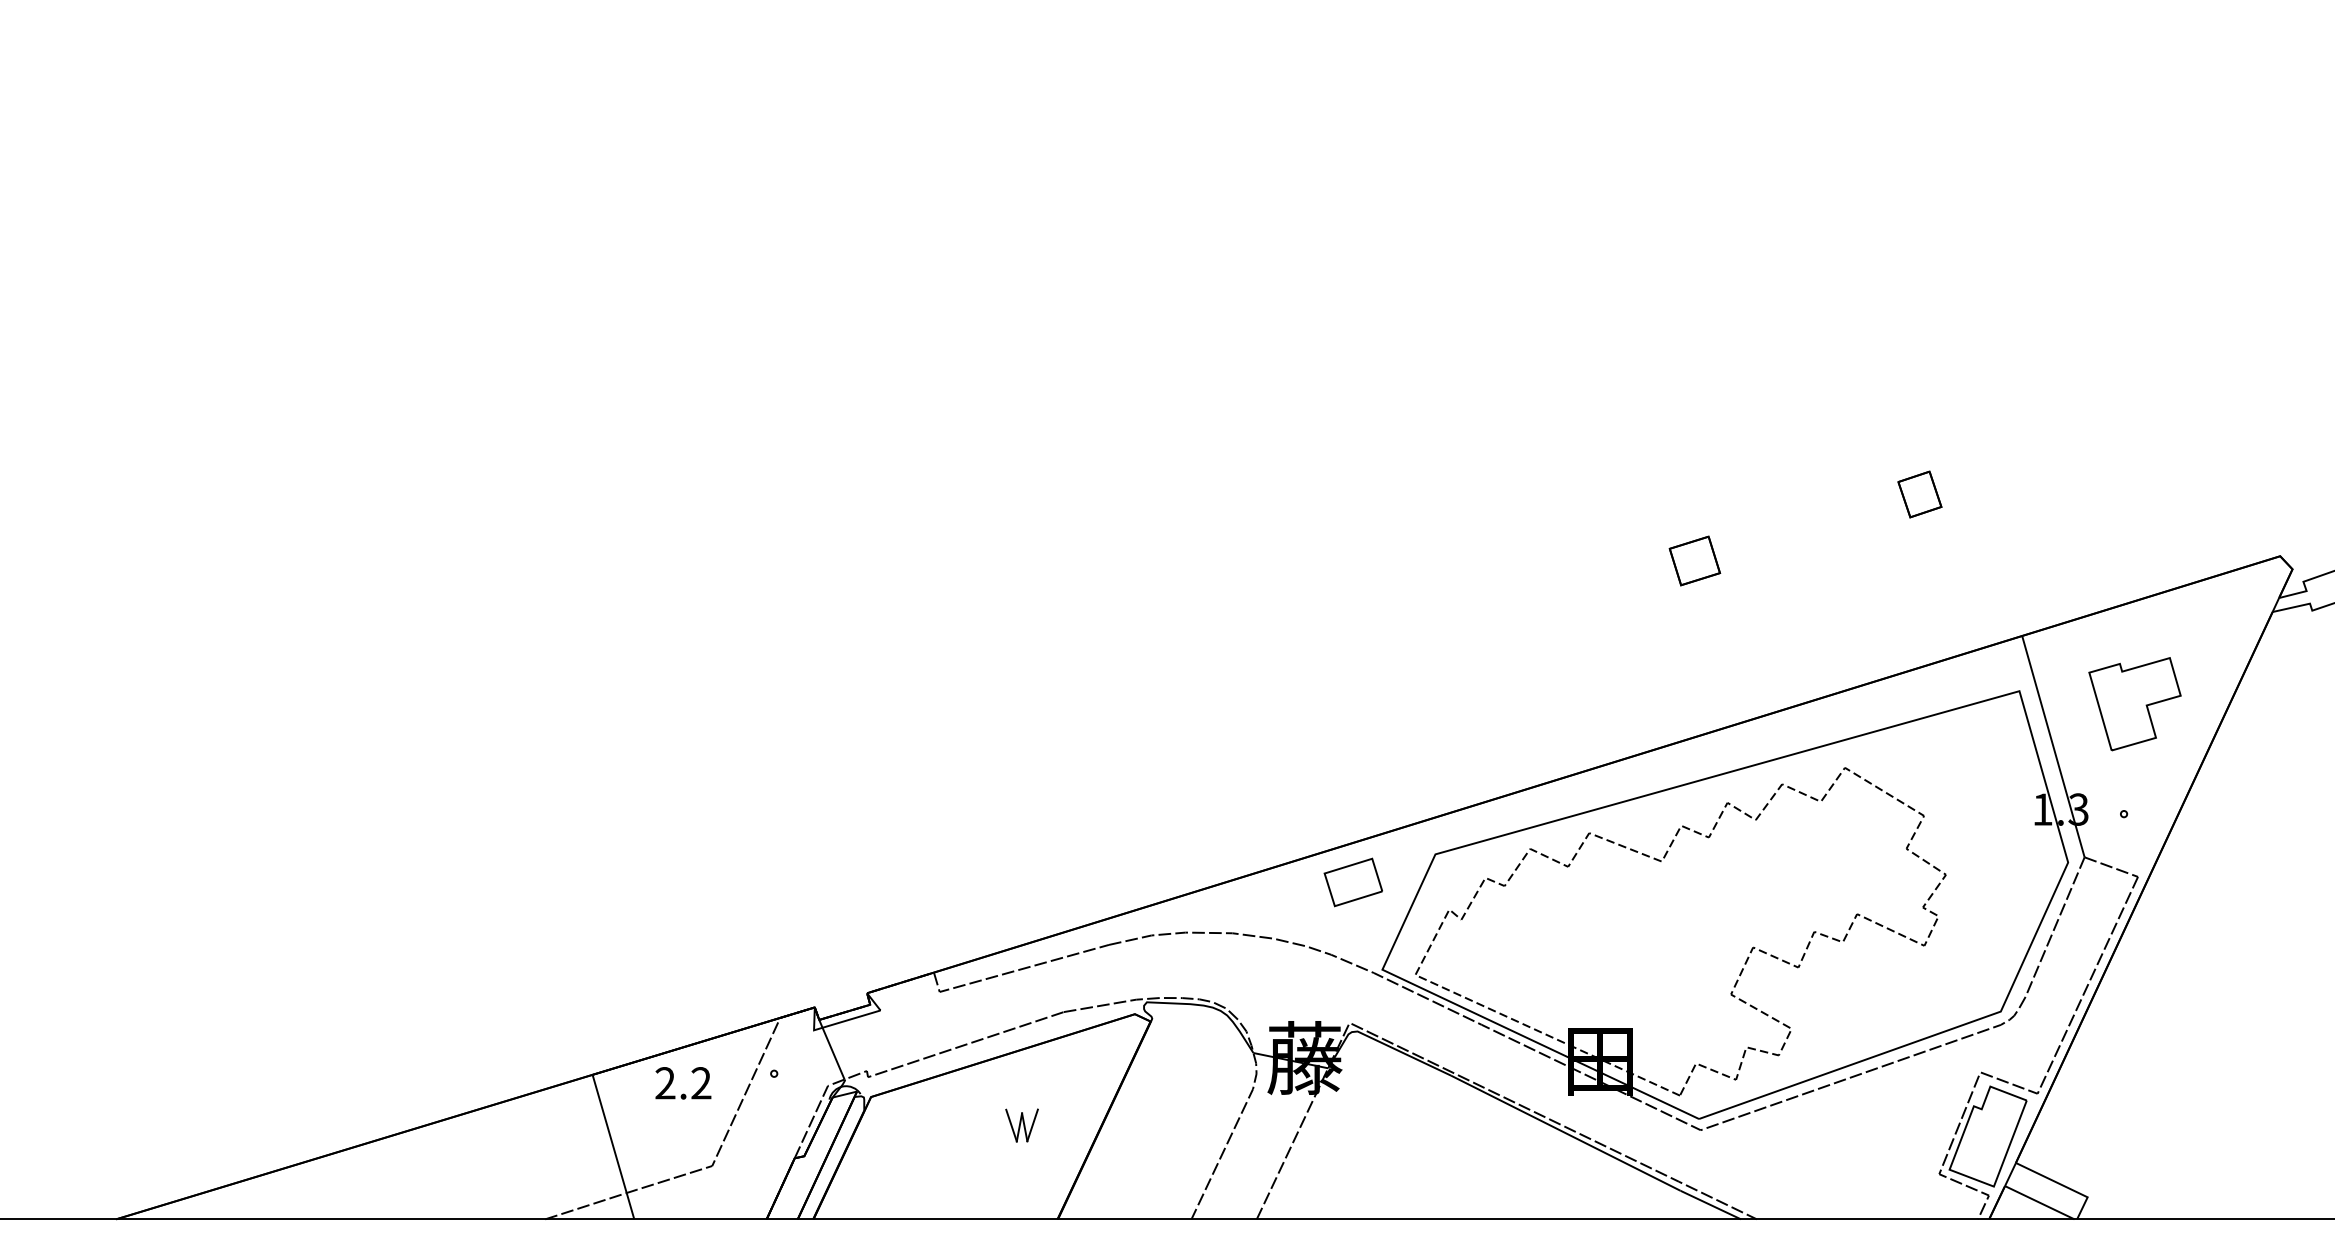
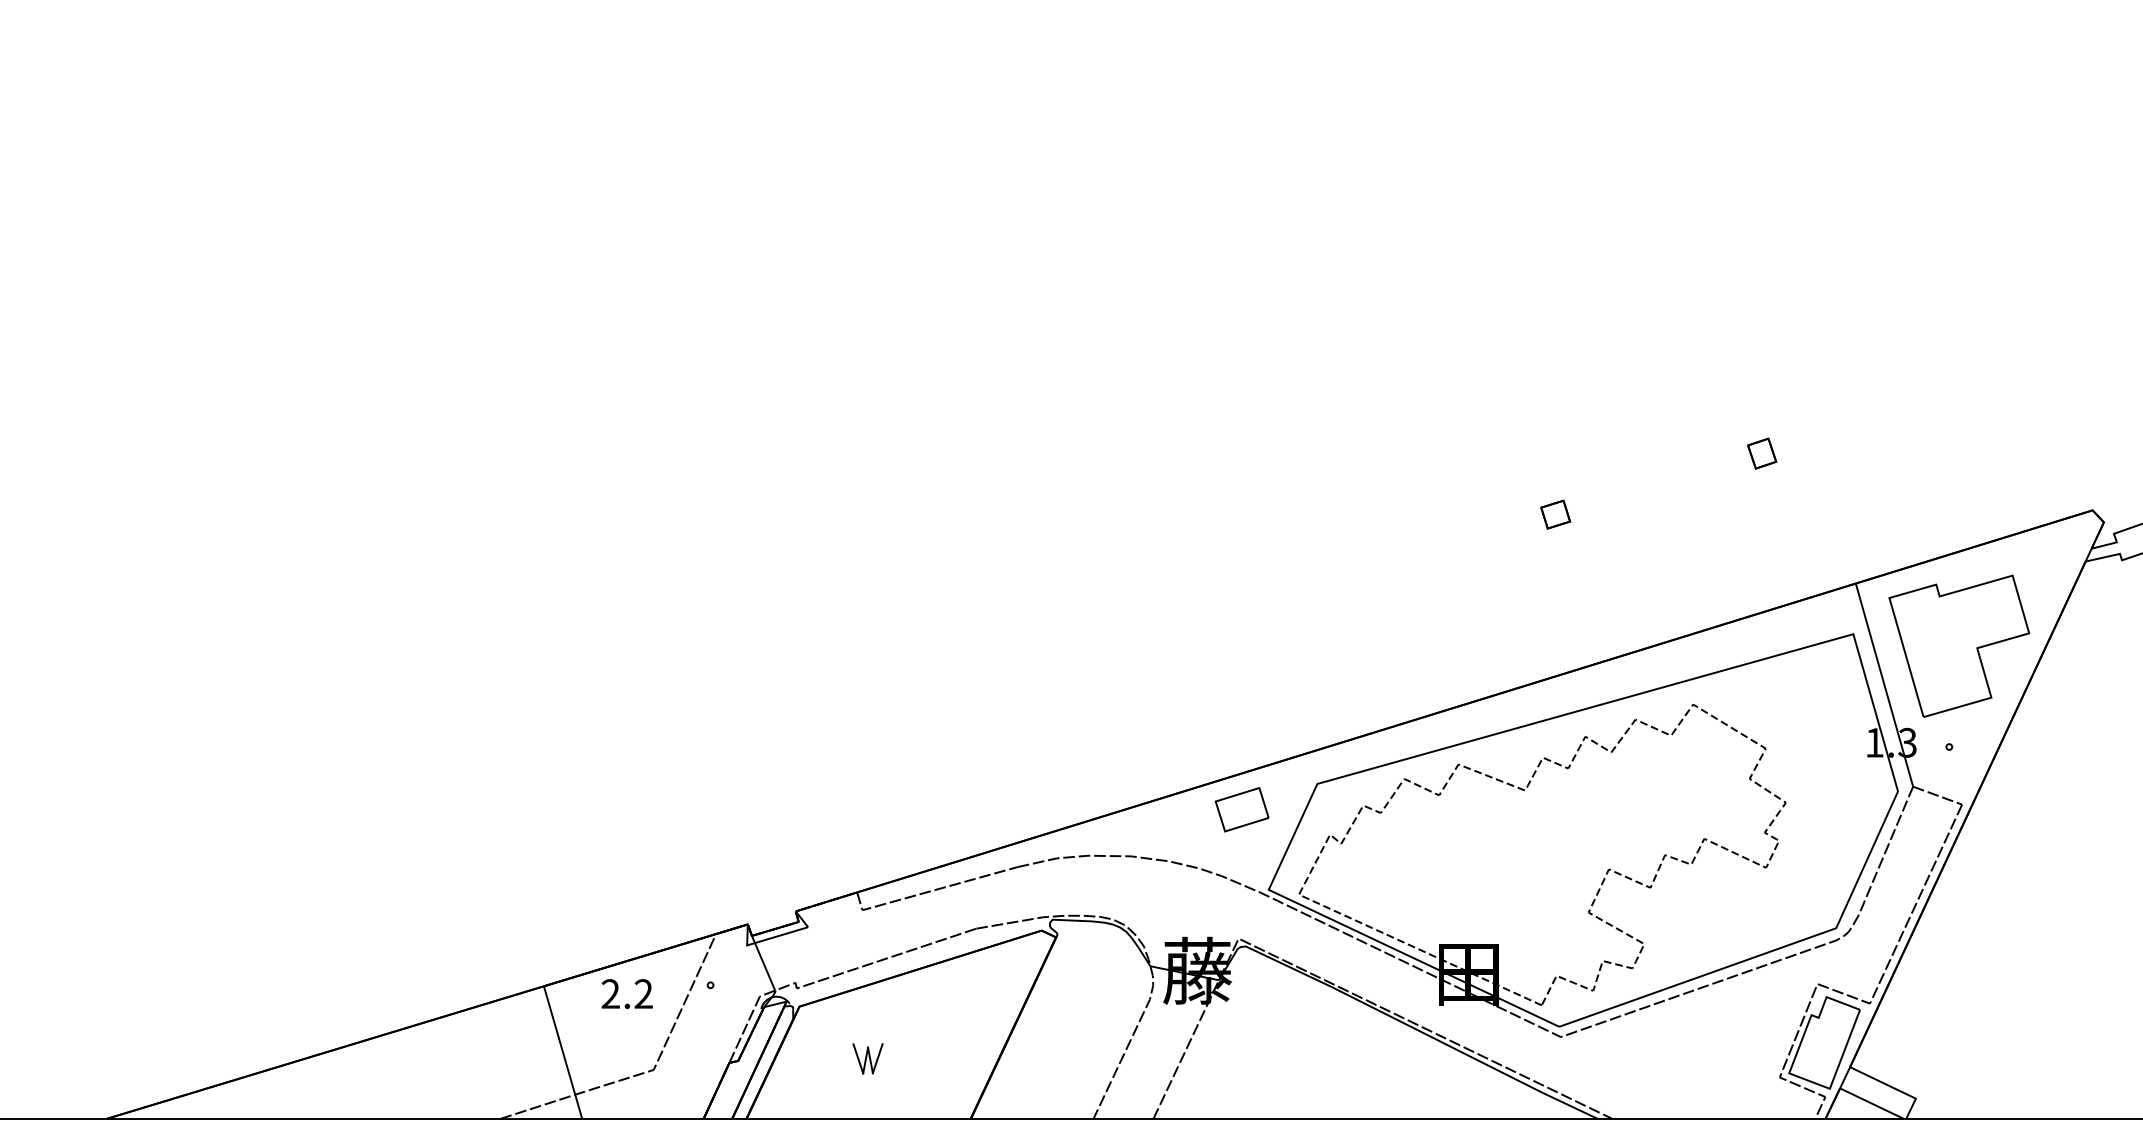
part: (1920, 494) -> (1762, 453), size x0.71
part: (1694, 560) -> (1555, 514), size x0.62
part: (2135, 703) -> (1959, 645), size x1.67
part: (1021, 1125) -> (867, 1058), moved

